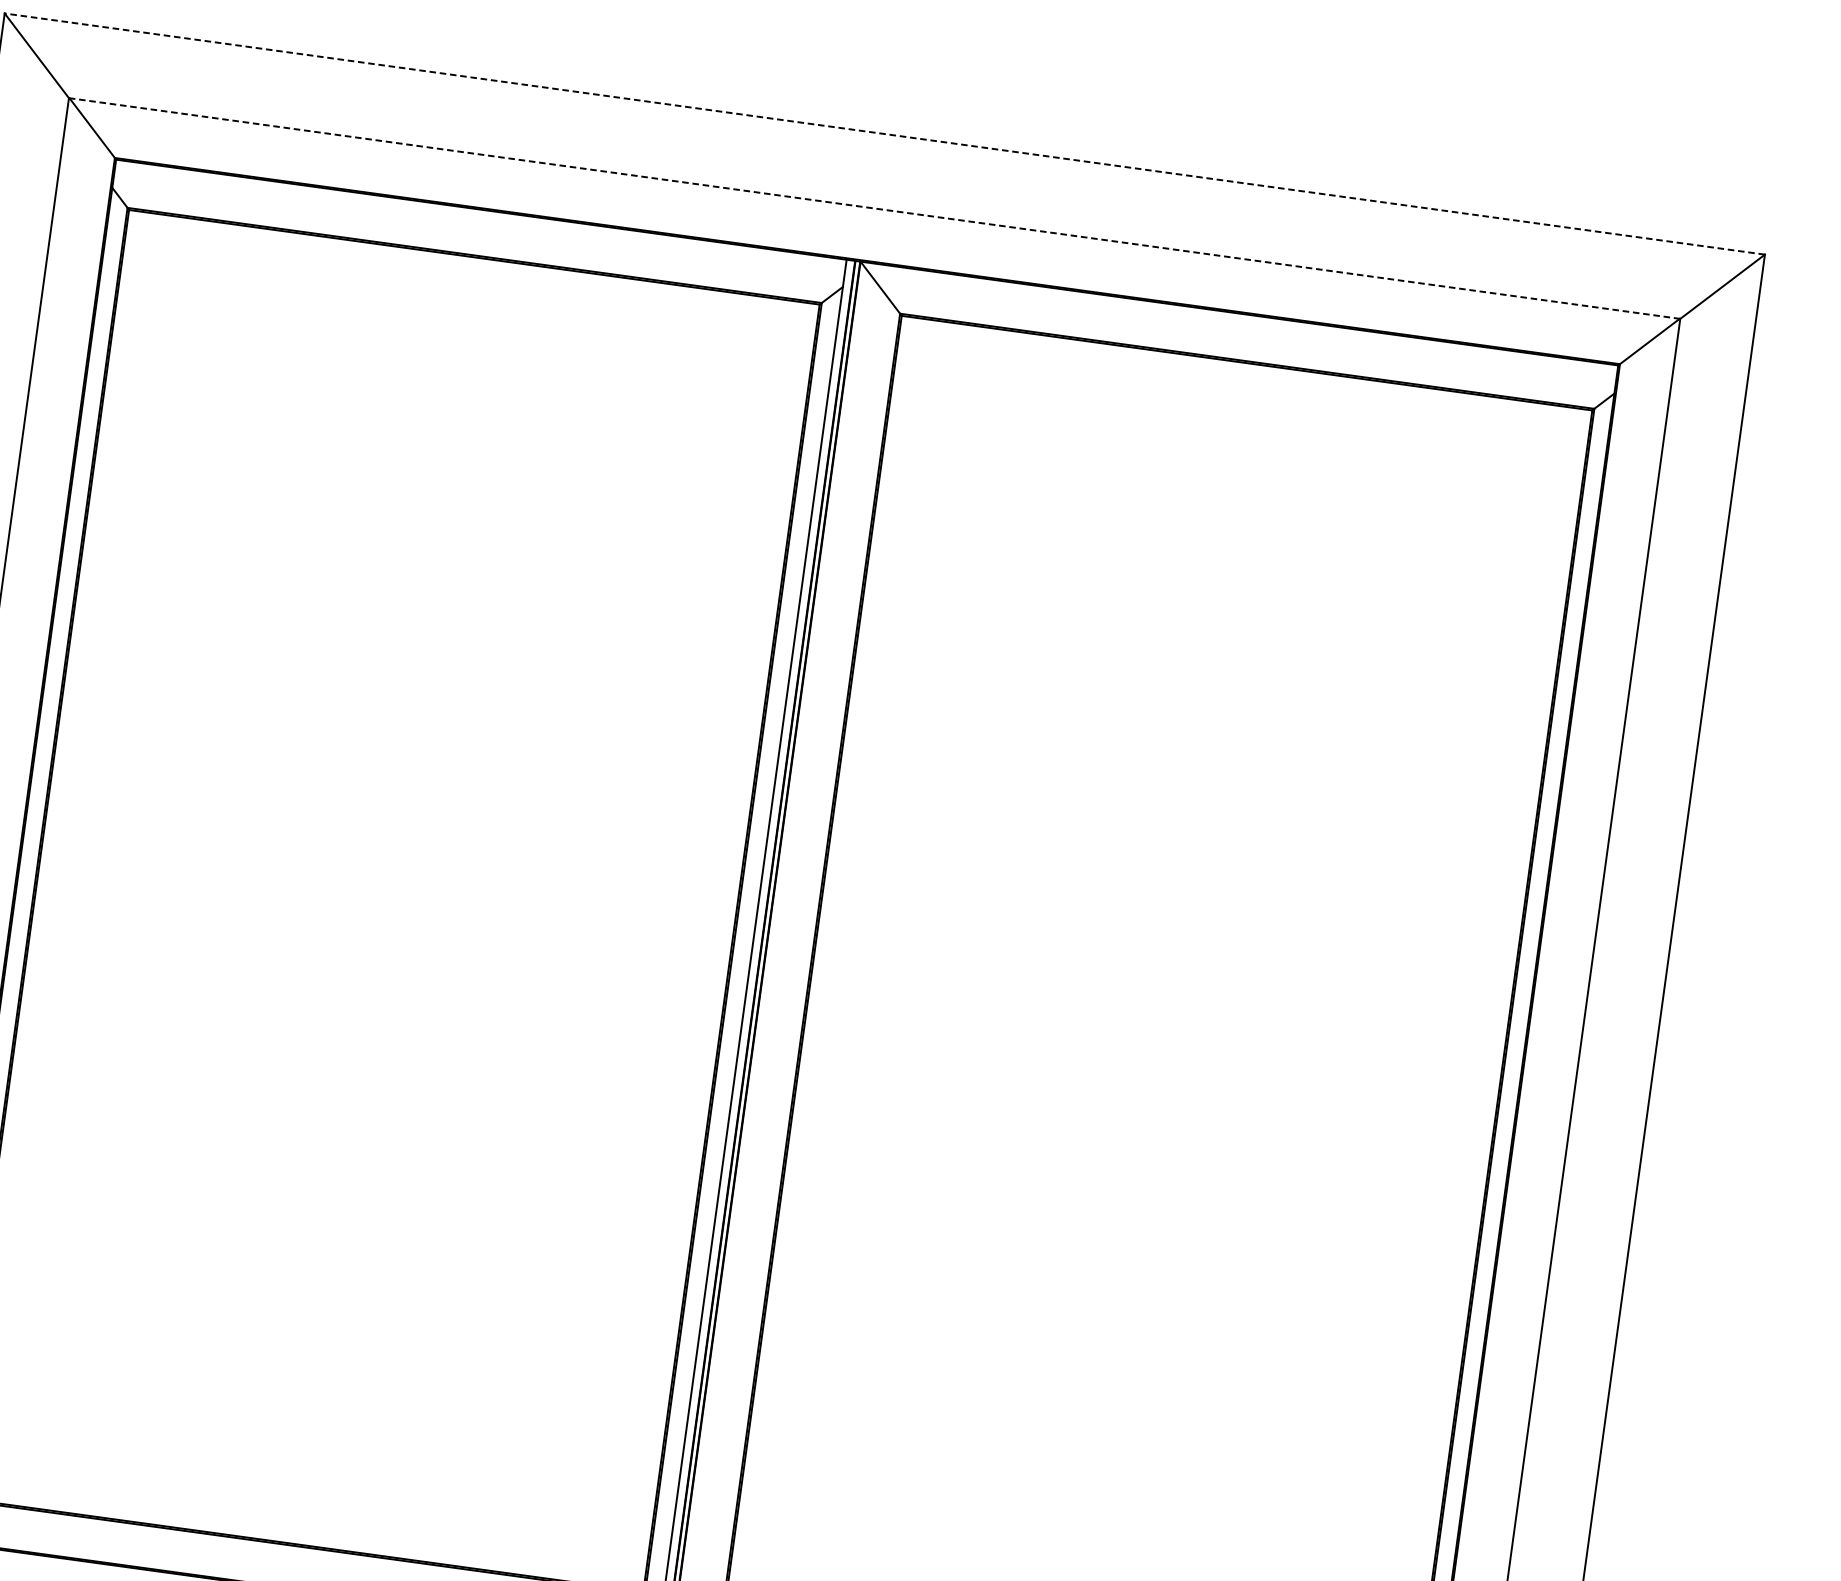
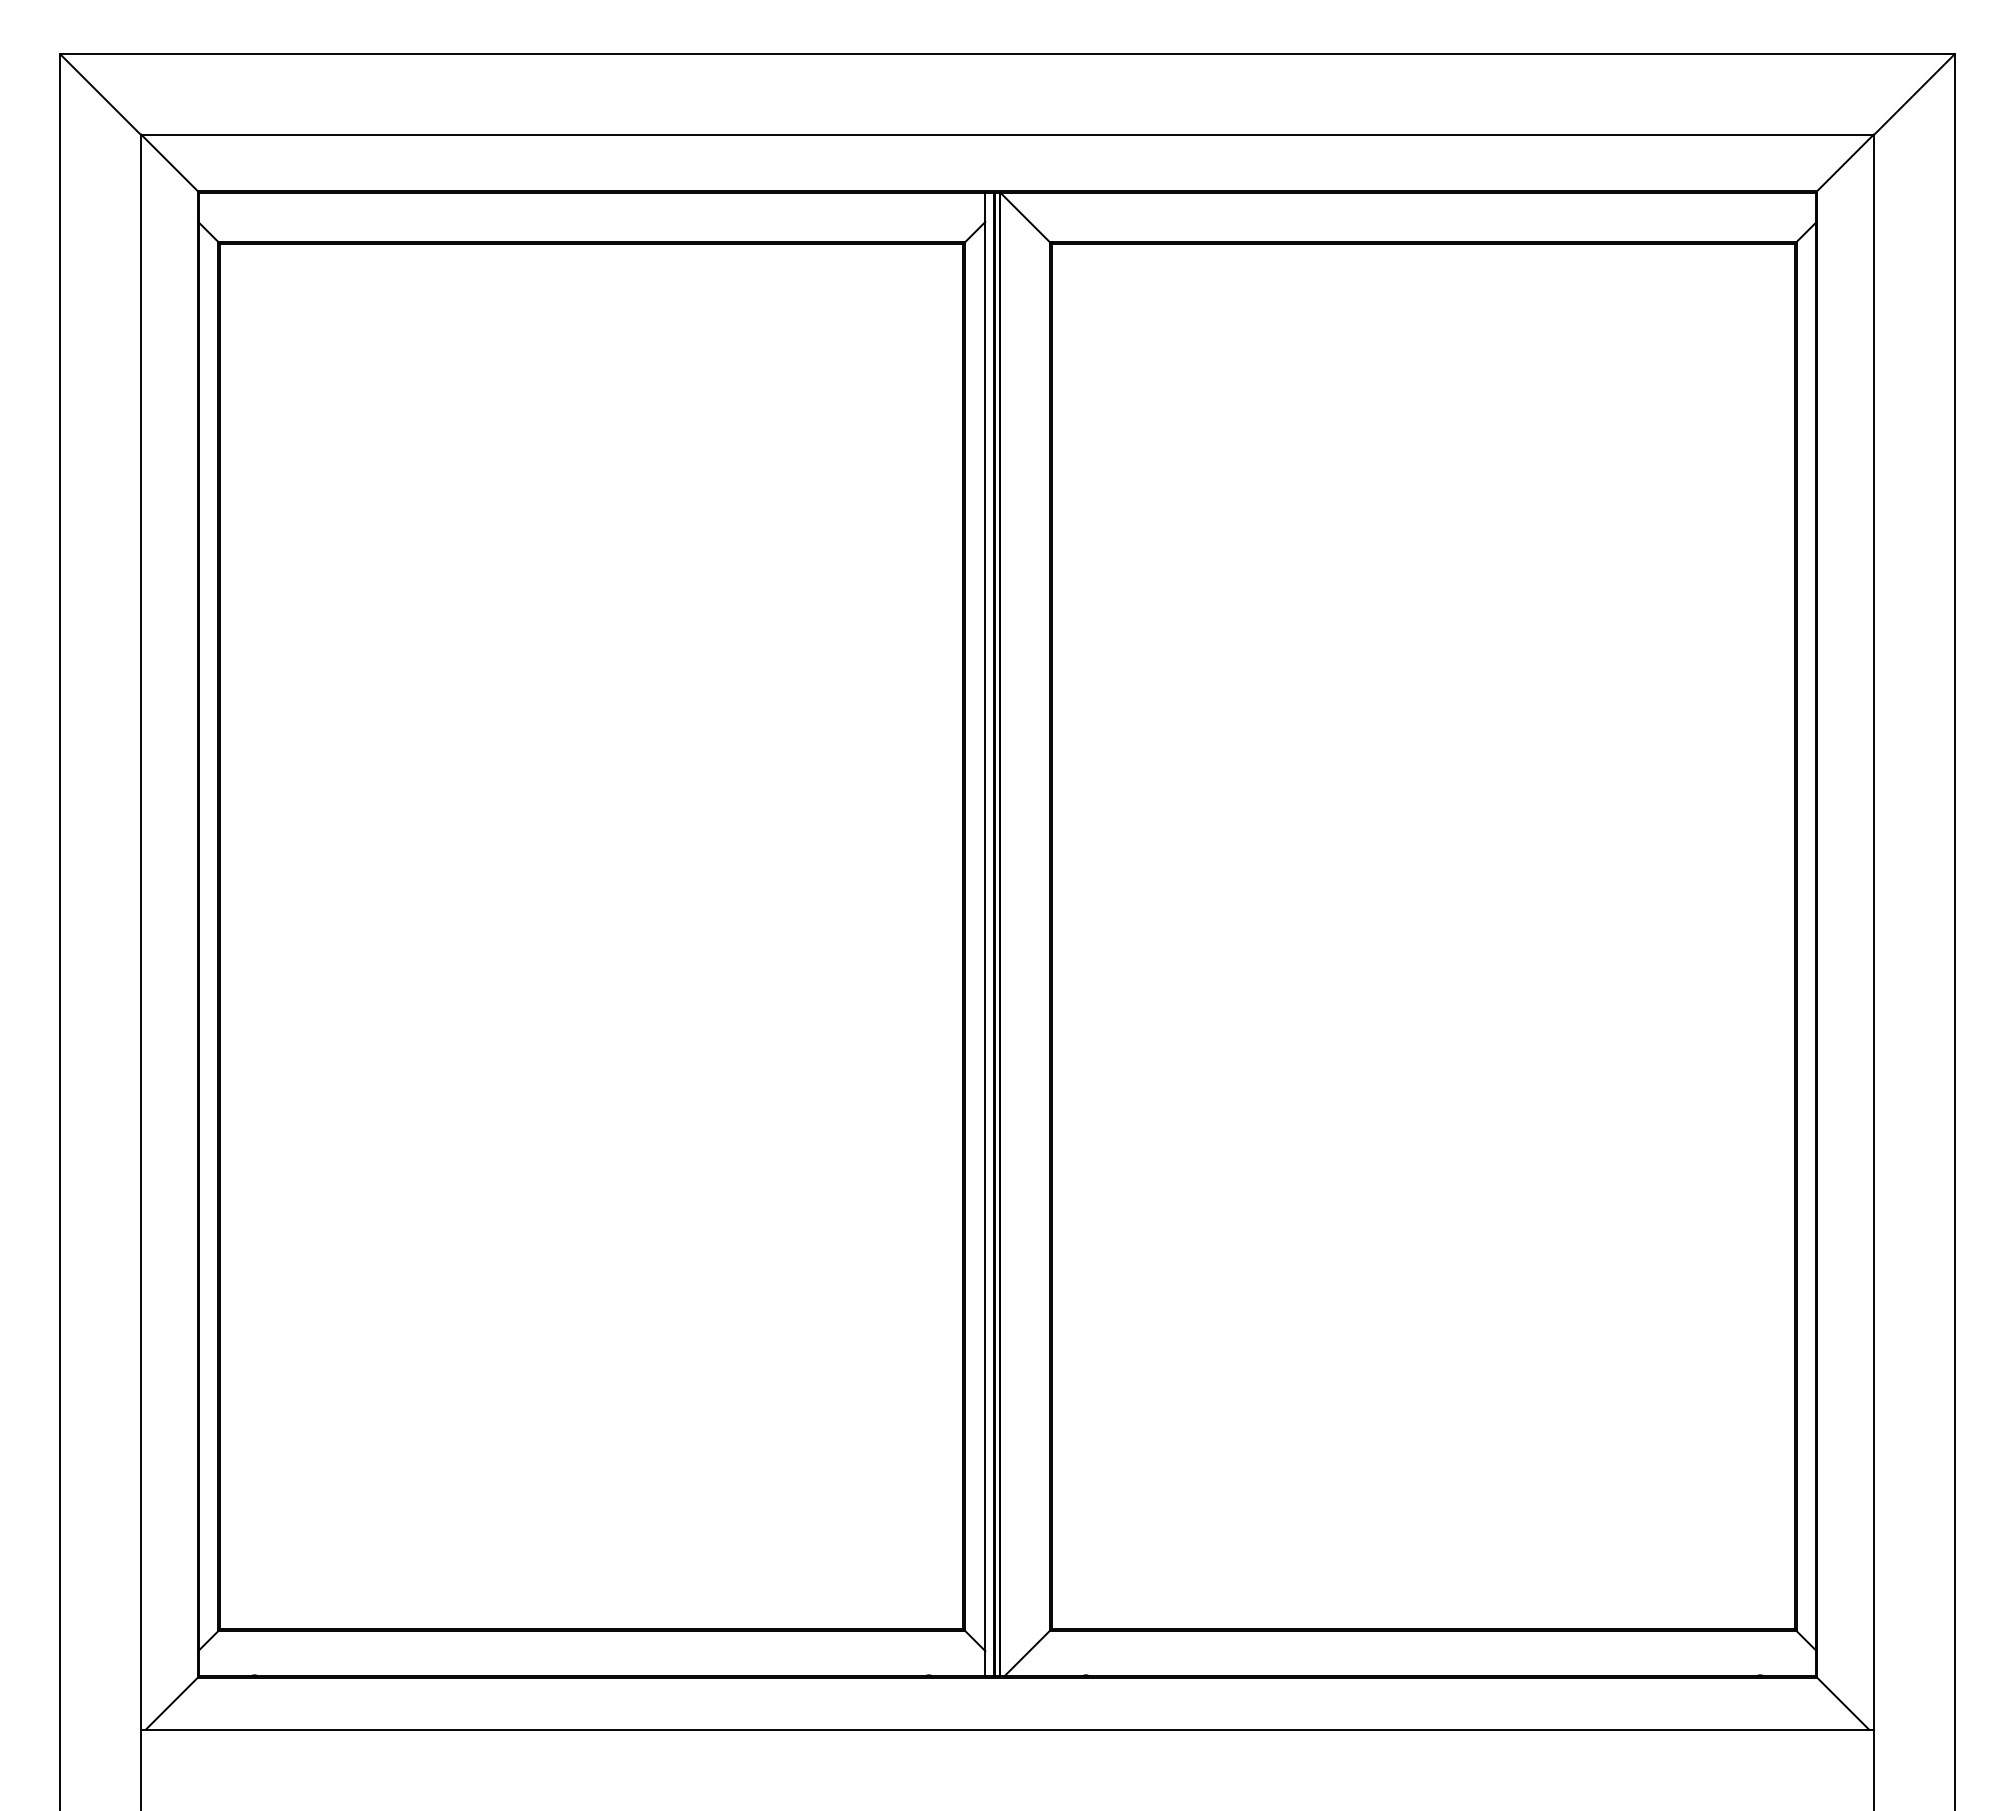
line: (883, 134) -> (1006, 54), dashed -> solid
line: (874, 208) -> (1007, 134), dashed -> solid

